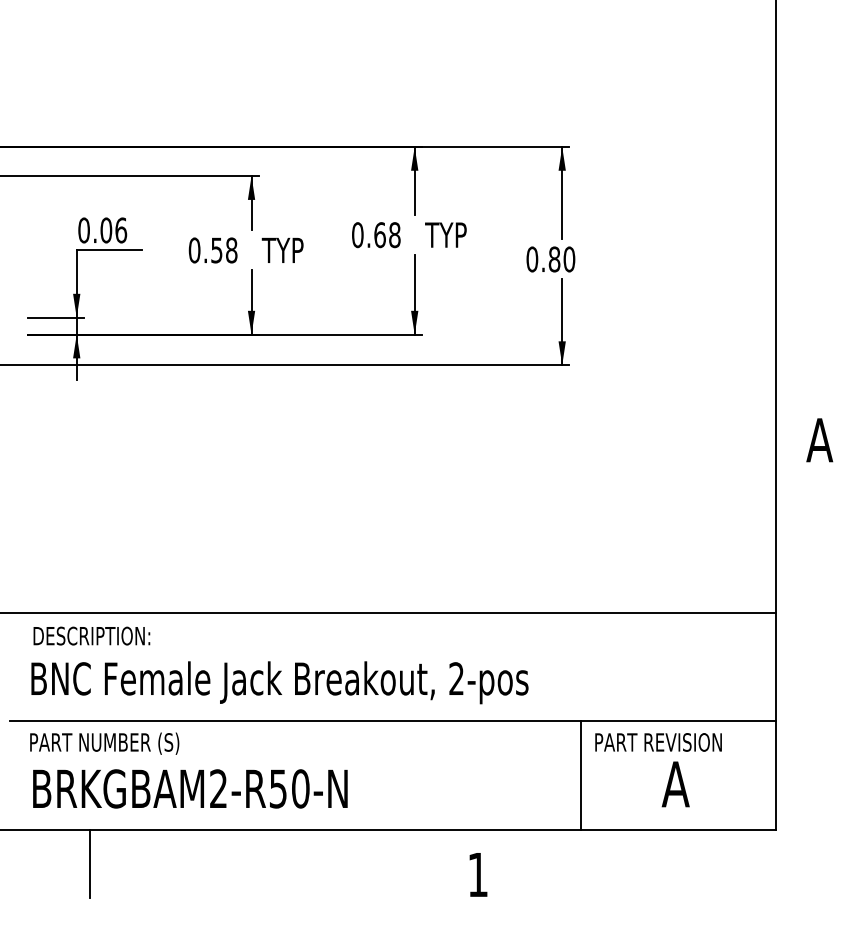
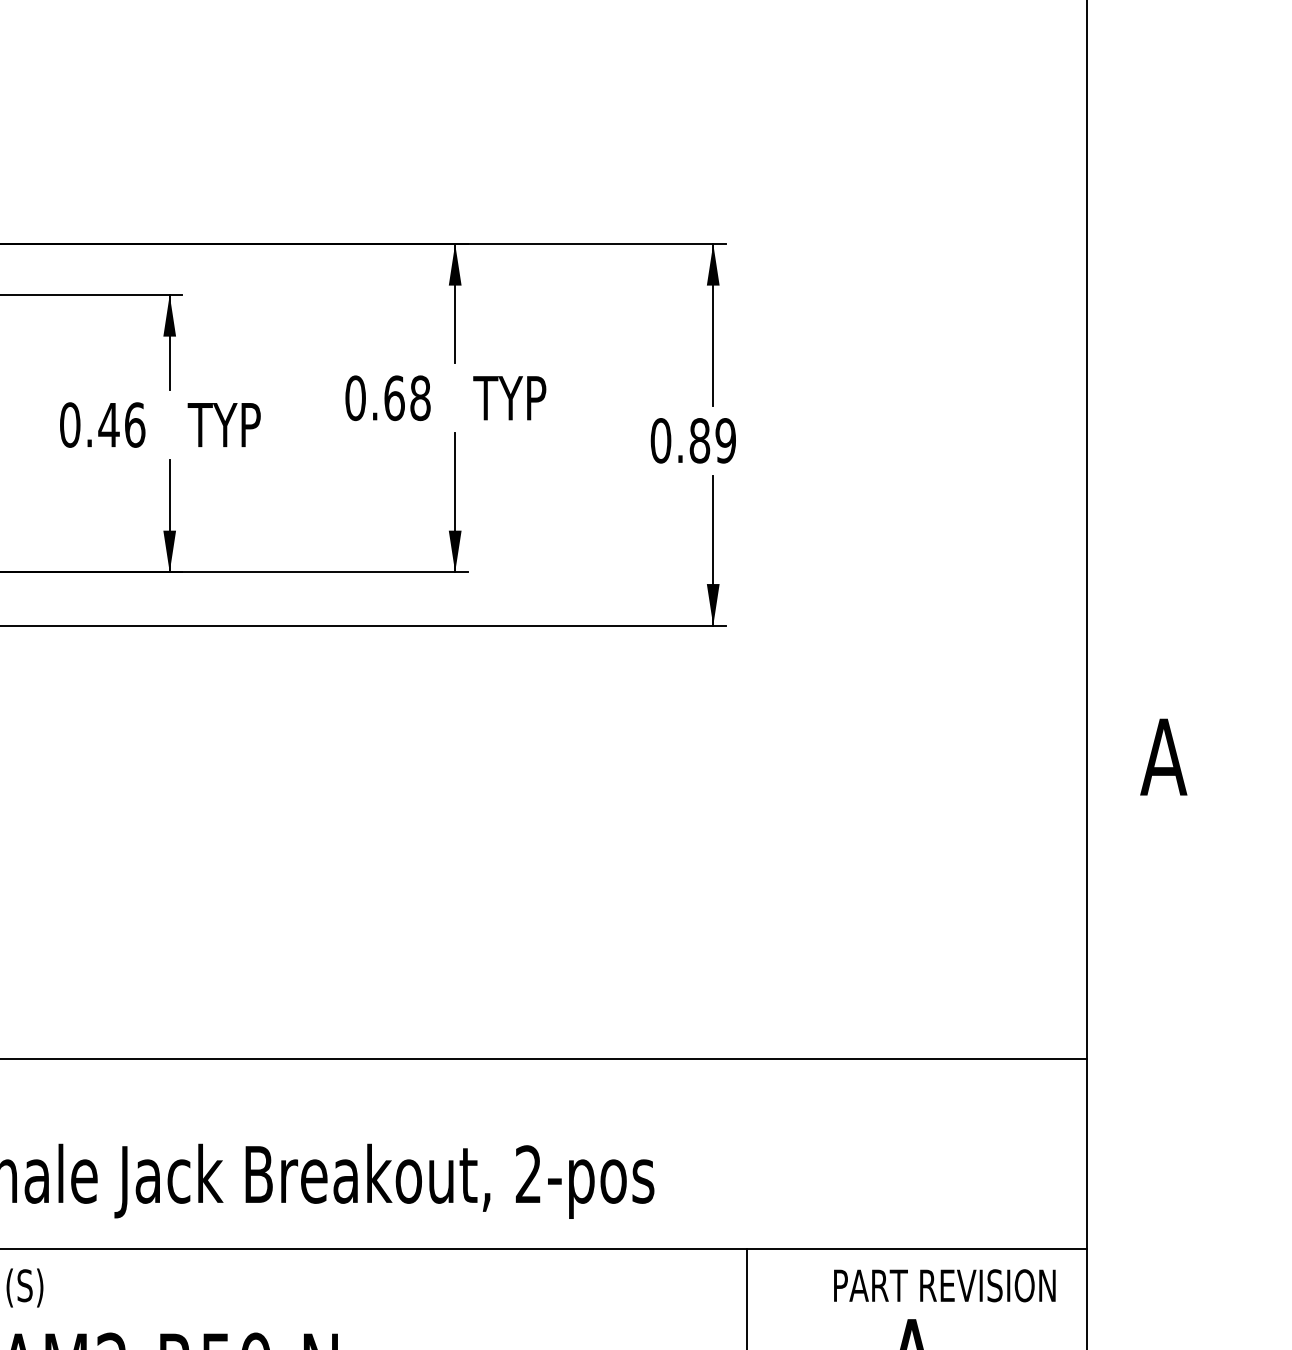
text: (223, 250) -> (120, 425), 0.58 -> 0.46
text: (569, 259) -> (725, 440), 0.80 -> 0.89
text: (658, 742) -> (944, 1285), moved

